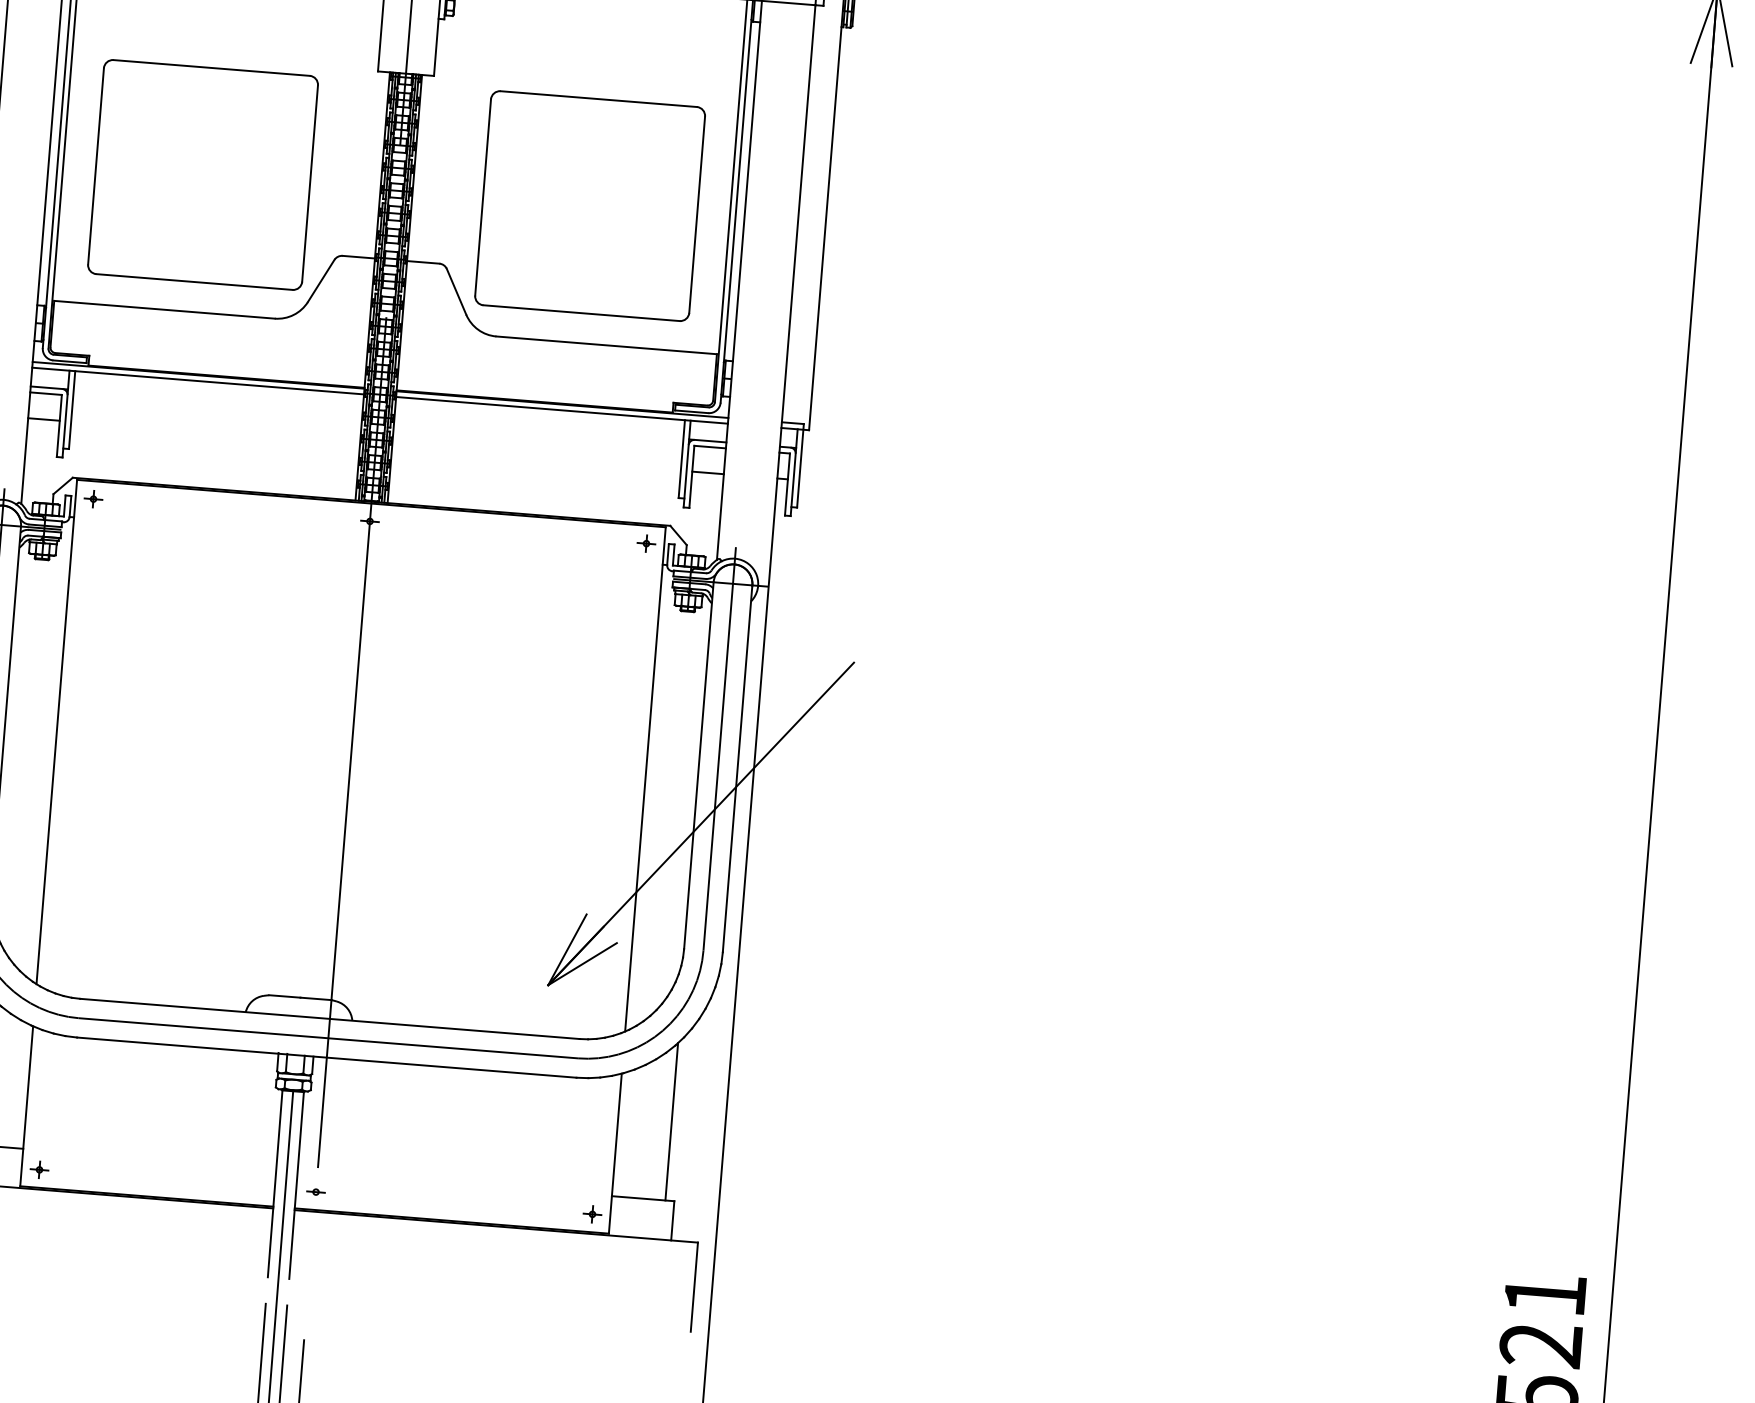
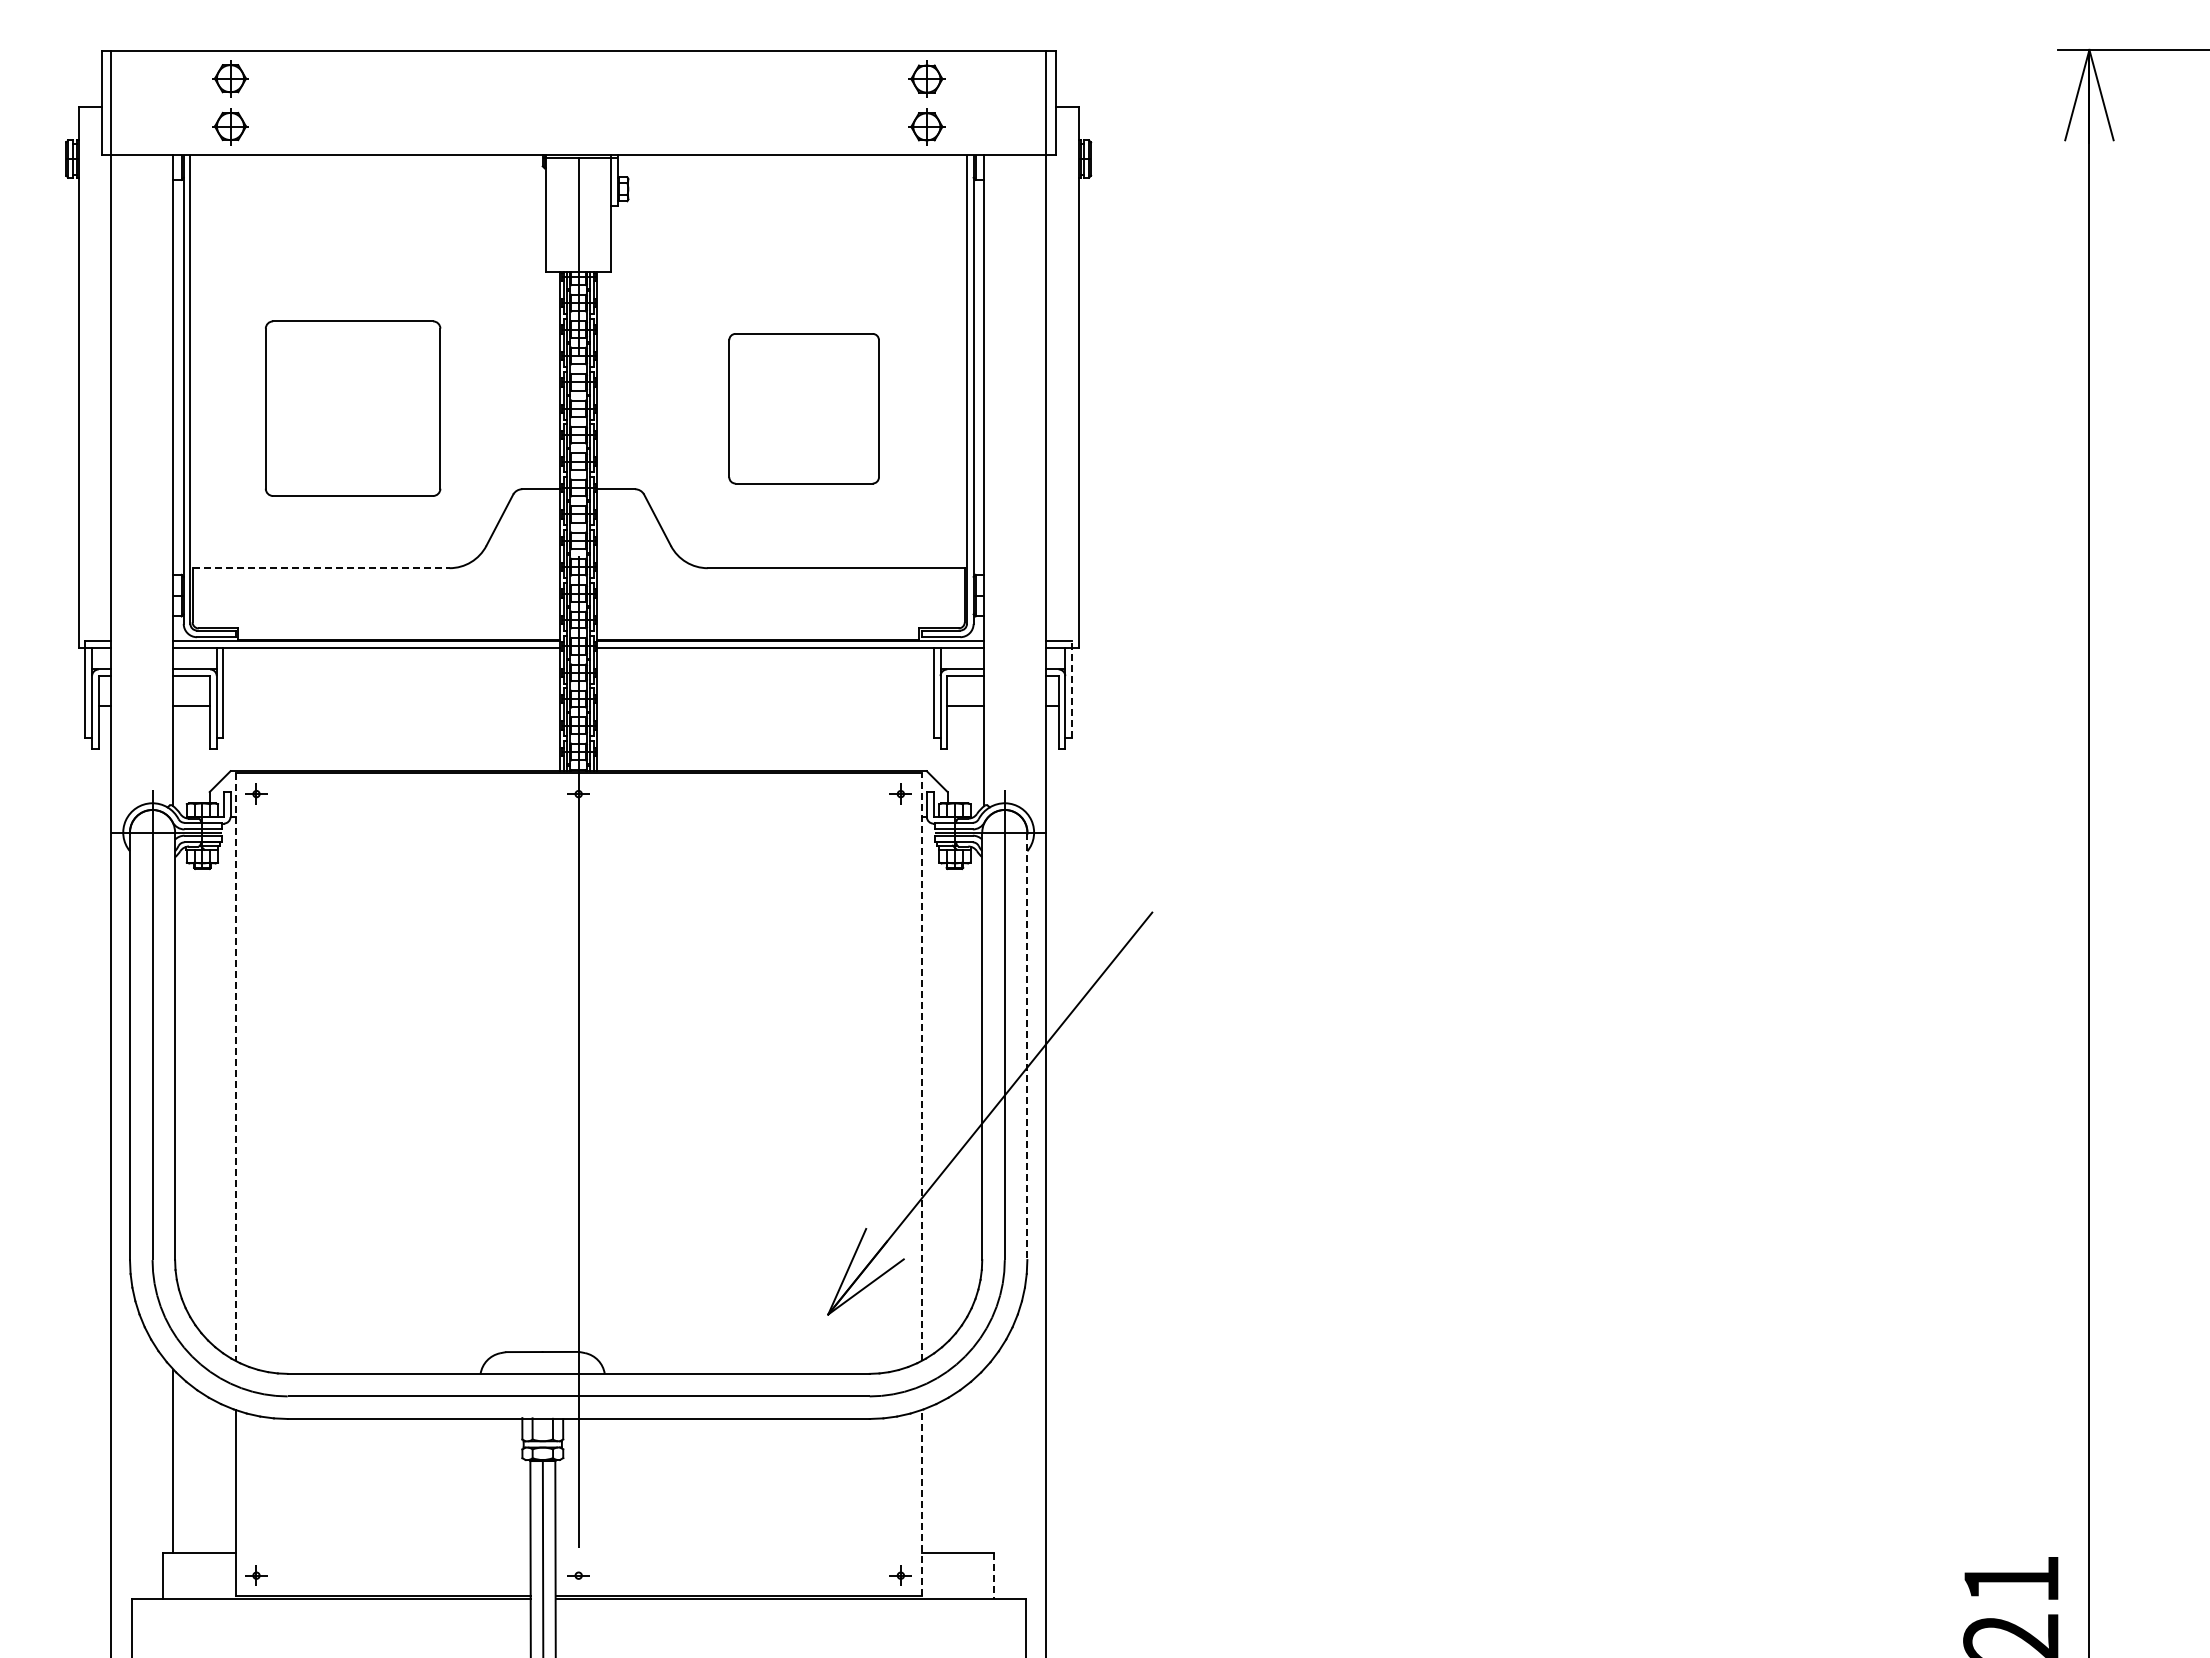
part: (202, 174) -> (352, 408), size x0.7
part: (589, 206) -> (803, 408), size x0.6
line: (164, 310) -> (321, 568), solid -> dashed
line: (800, 465) -> (1071, 689), solid -> dashed
line: (56, 732) -> (235, 1067), solid -> dashed
line: (737, 768) -> (1027, 1046), solid -> dashed
line: (645, 779) -> (921, 1067), solid -> dashed
line: (672, 1121) -> (984, 1460), removed
line: (615, 1152) -> (921, 1502), solid -> dashed
line: (672, 1220) -> (994, 1575), solid -> dashed

